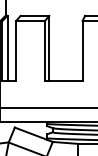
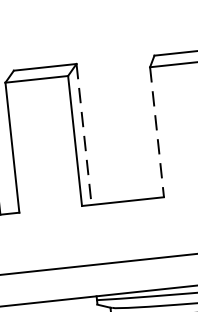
line: (49, 48) -> (84, 134), solid -> dashed
line: (82, 50) -> (156, 131), solid -> dashed

